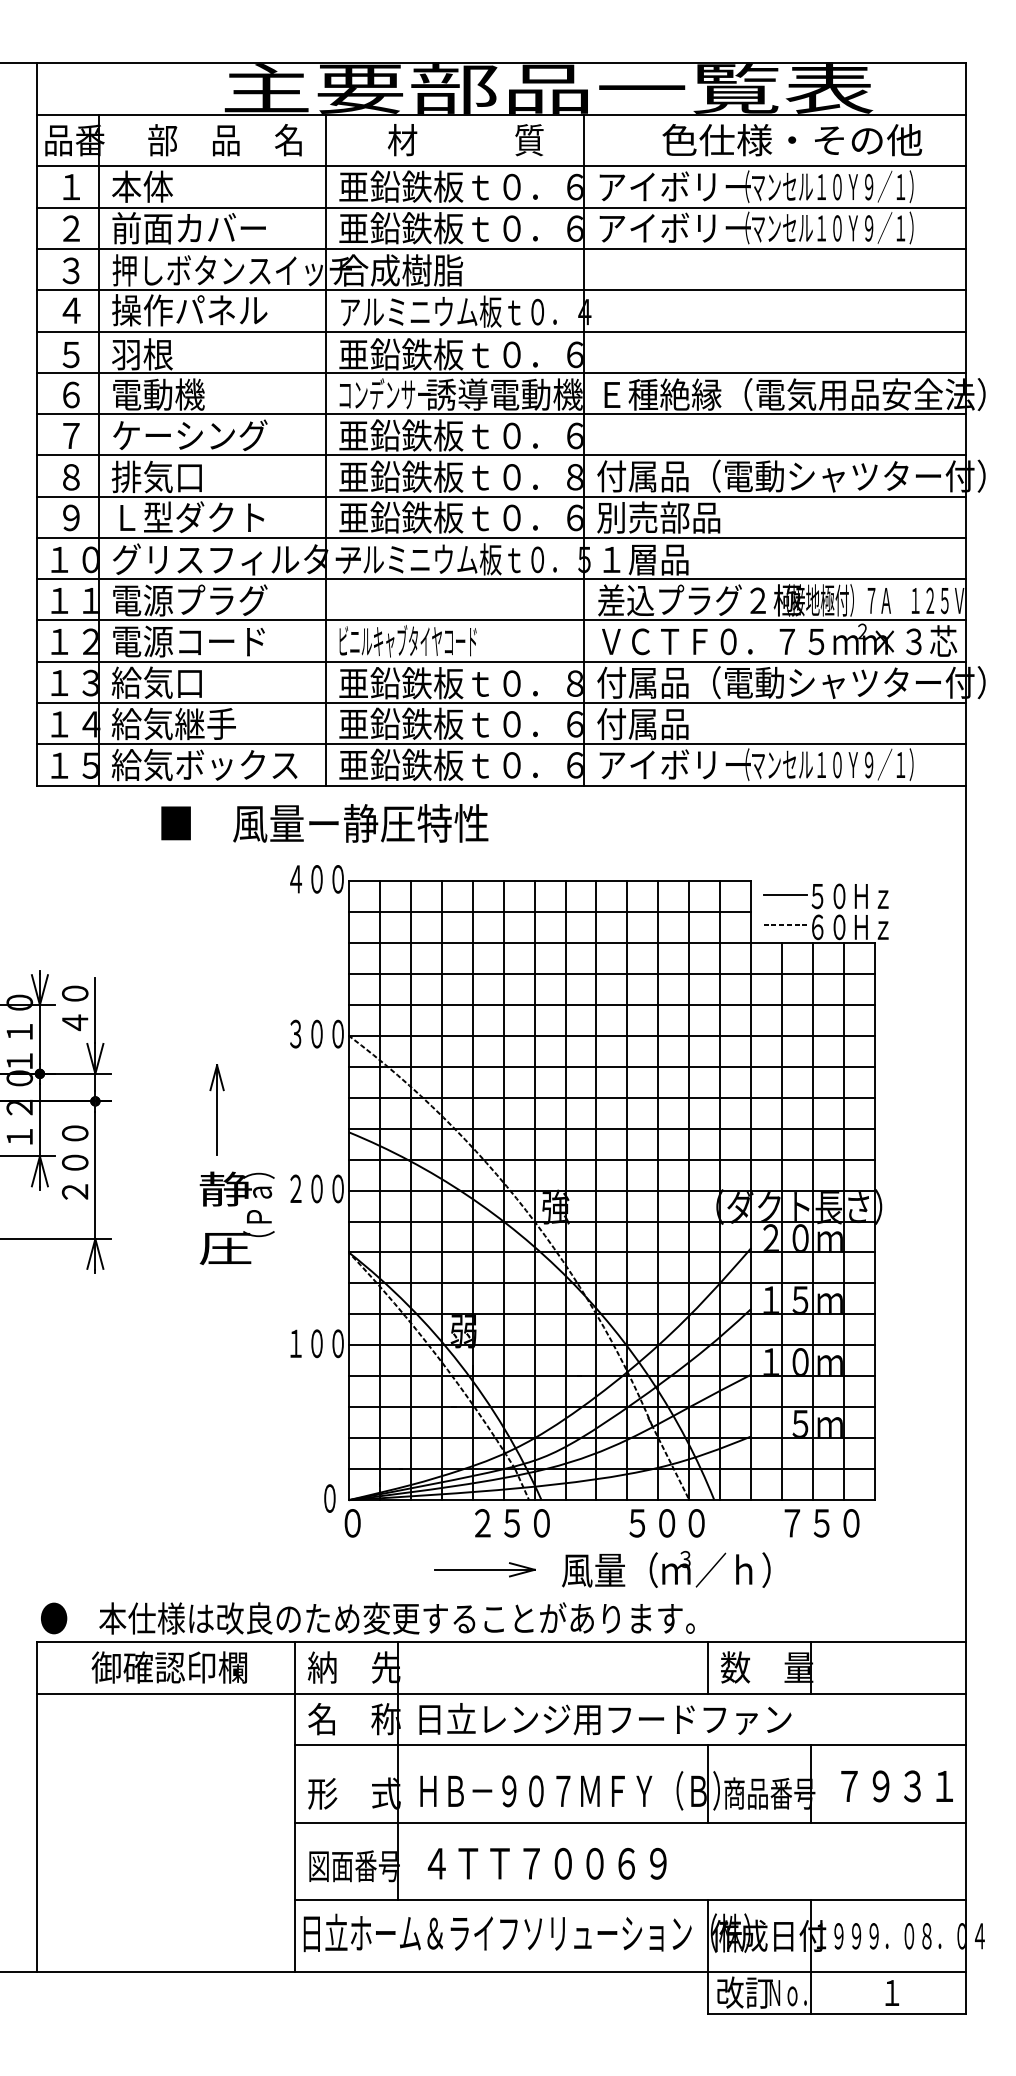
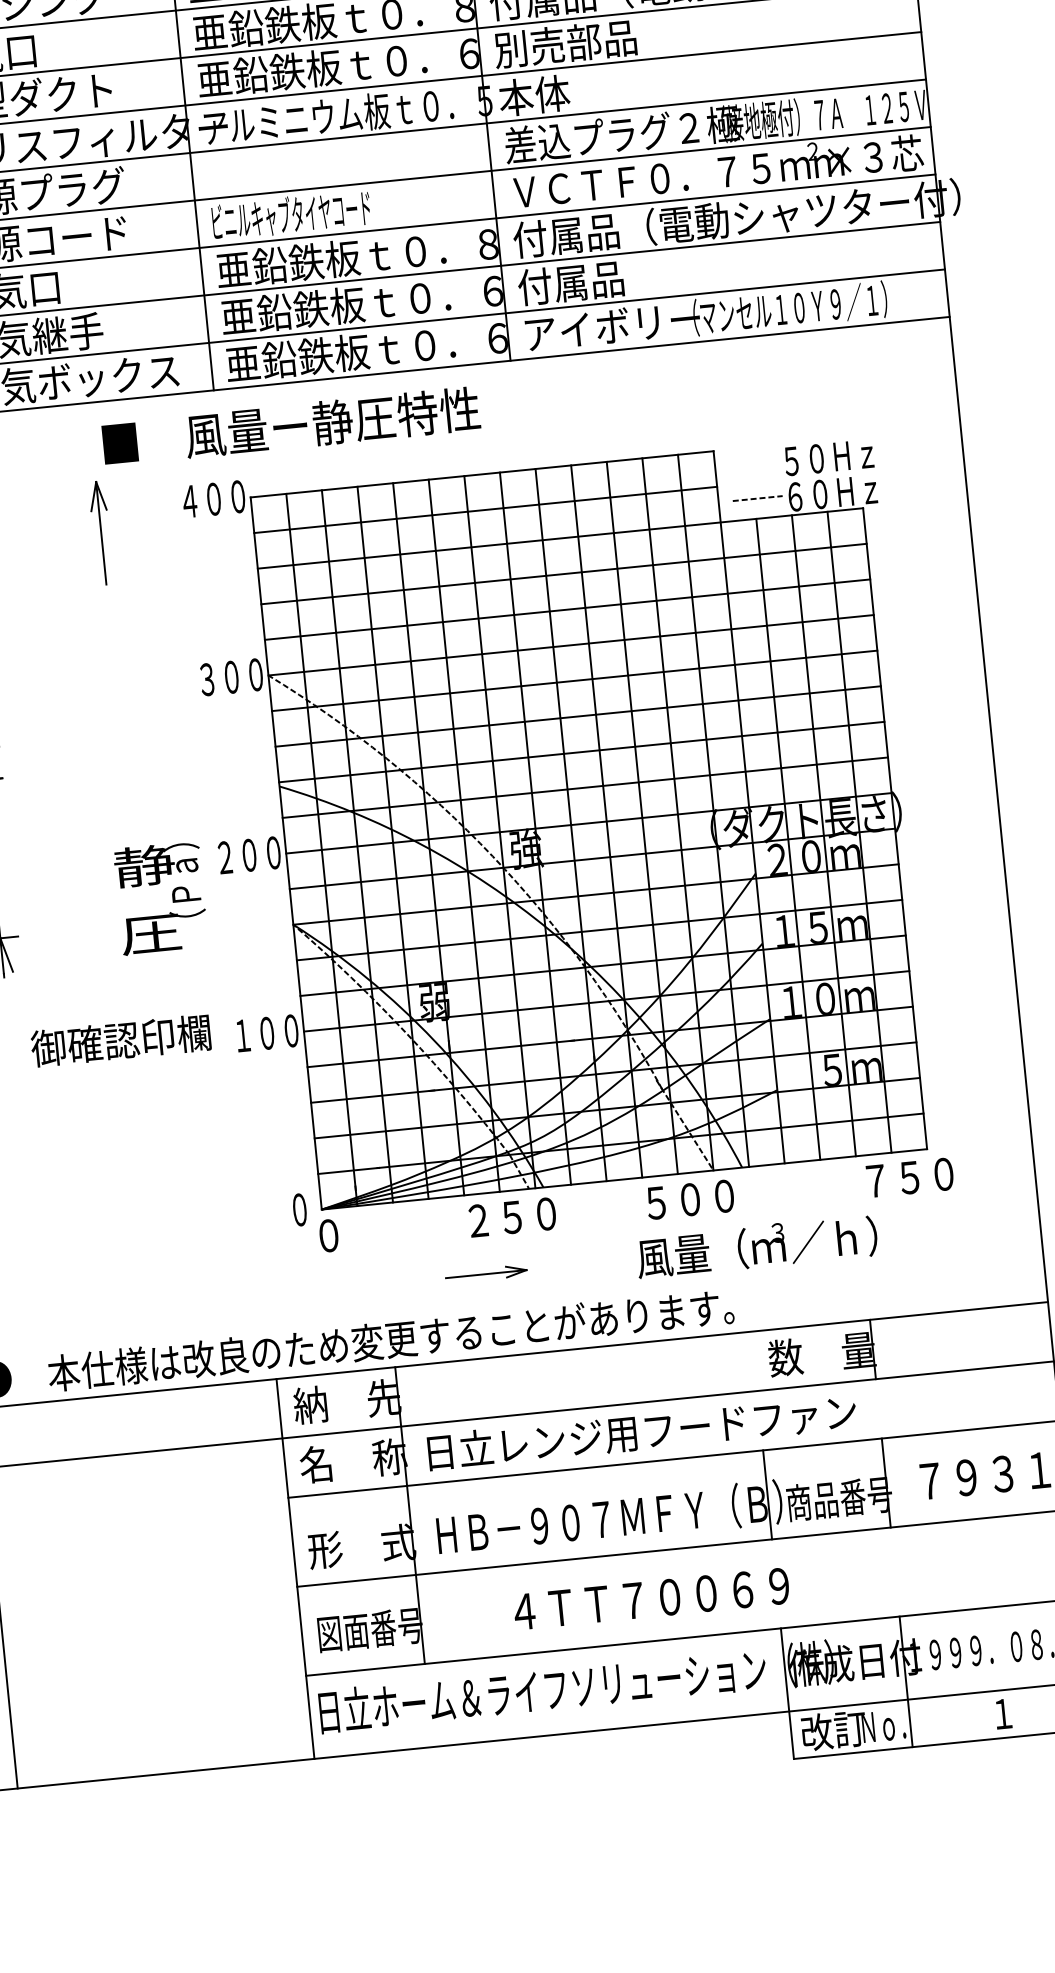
text: (642, 559) -> (551, 94), １層品 -> 本体
text: (324, 823) -> (290, 426), moved
line: (784, 894) -> (753, 463), removed
part: (216, 1109) -> (100, 532), moved
text: (821, 1523) -> (909, 1178), moved
text: (666, 1568) -> (757, 1245), moved
part: (484, 1569) -> (485, 1273), size x0.7
text: (168, 1667) -> (119, 1040), moved
line: (708, 1667) -> (754, 1360), removed
text: (546, 1863) -> (650, 1598), moved

